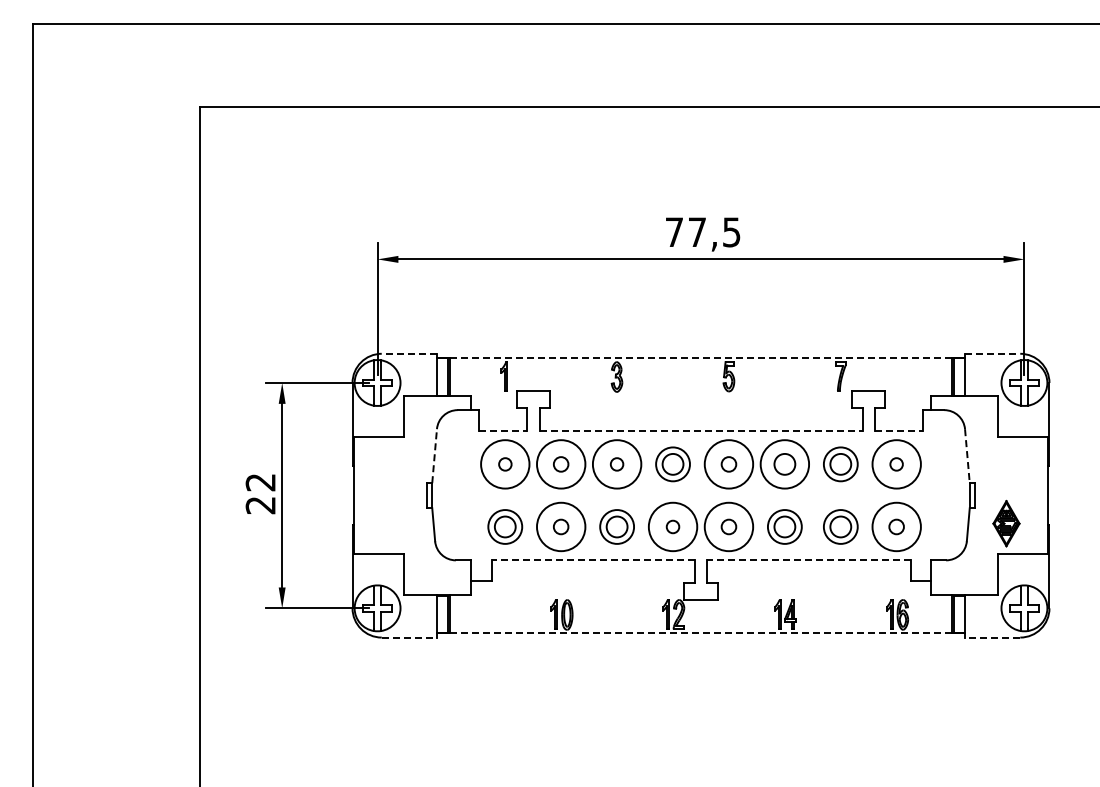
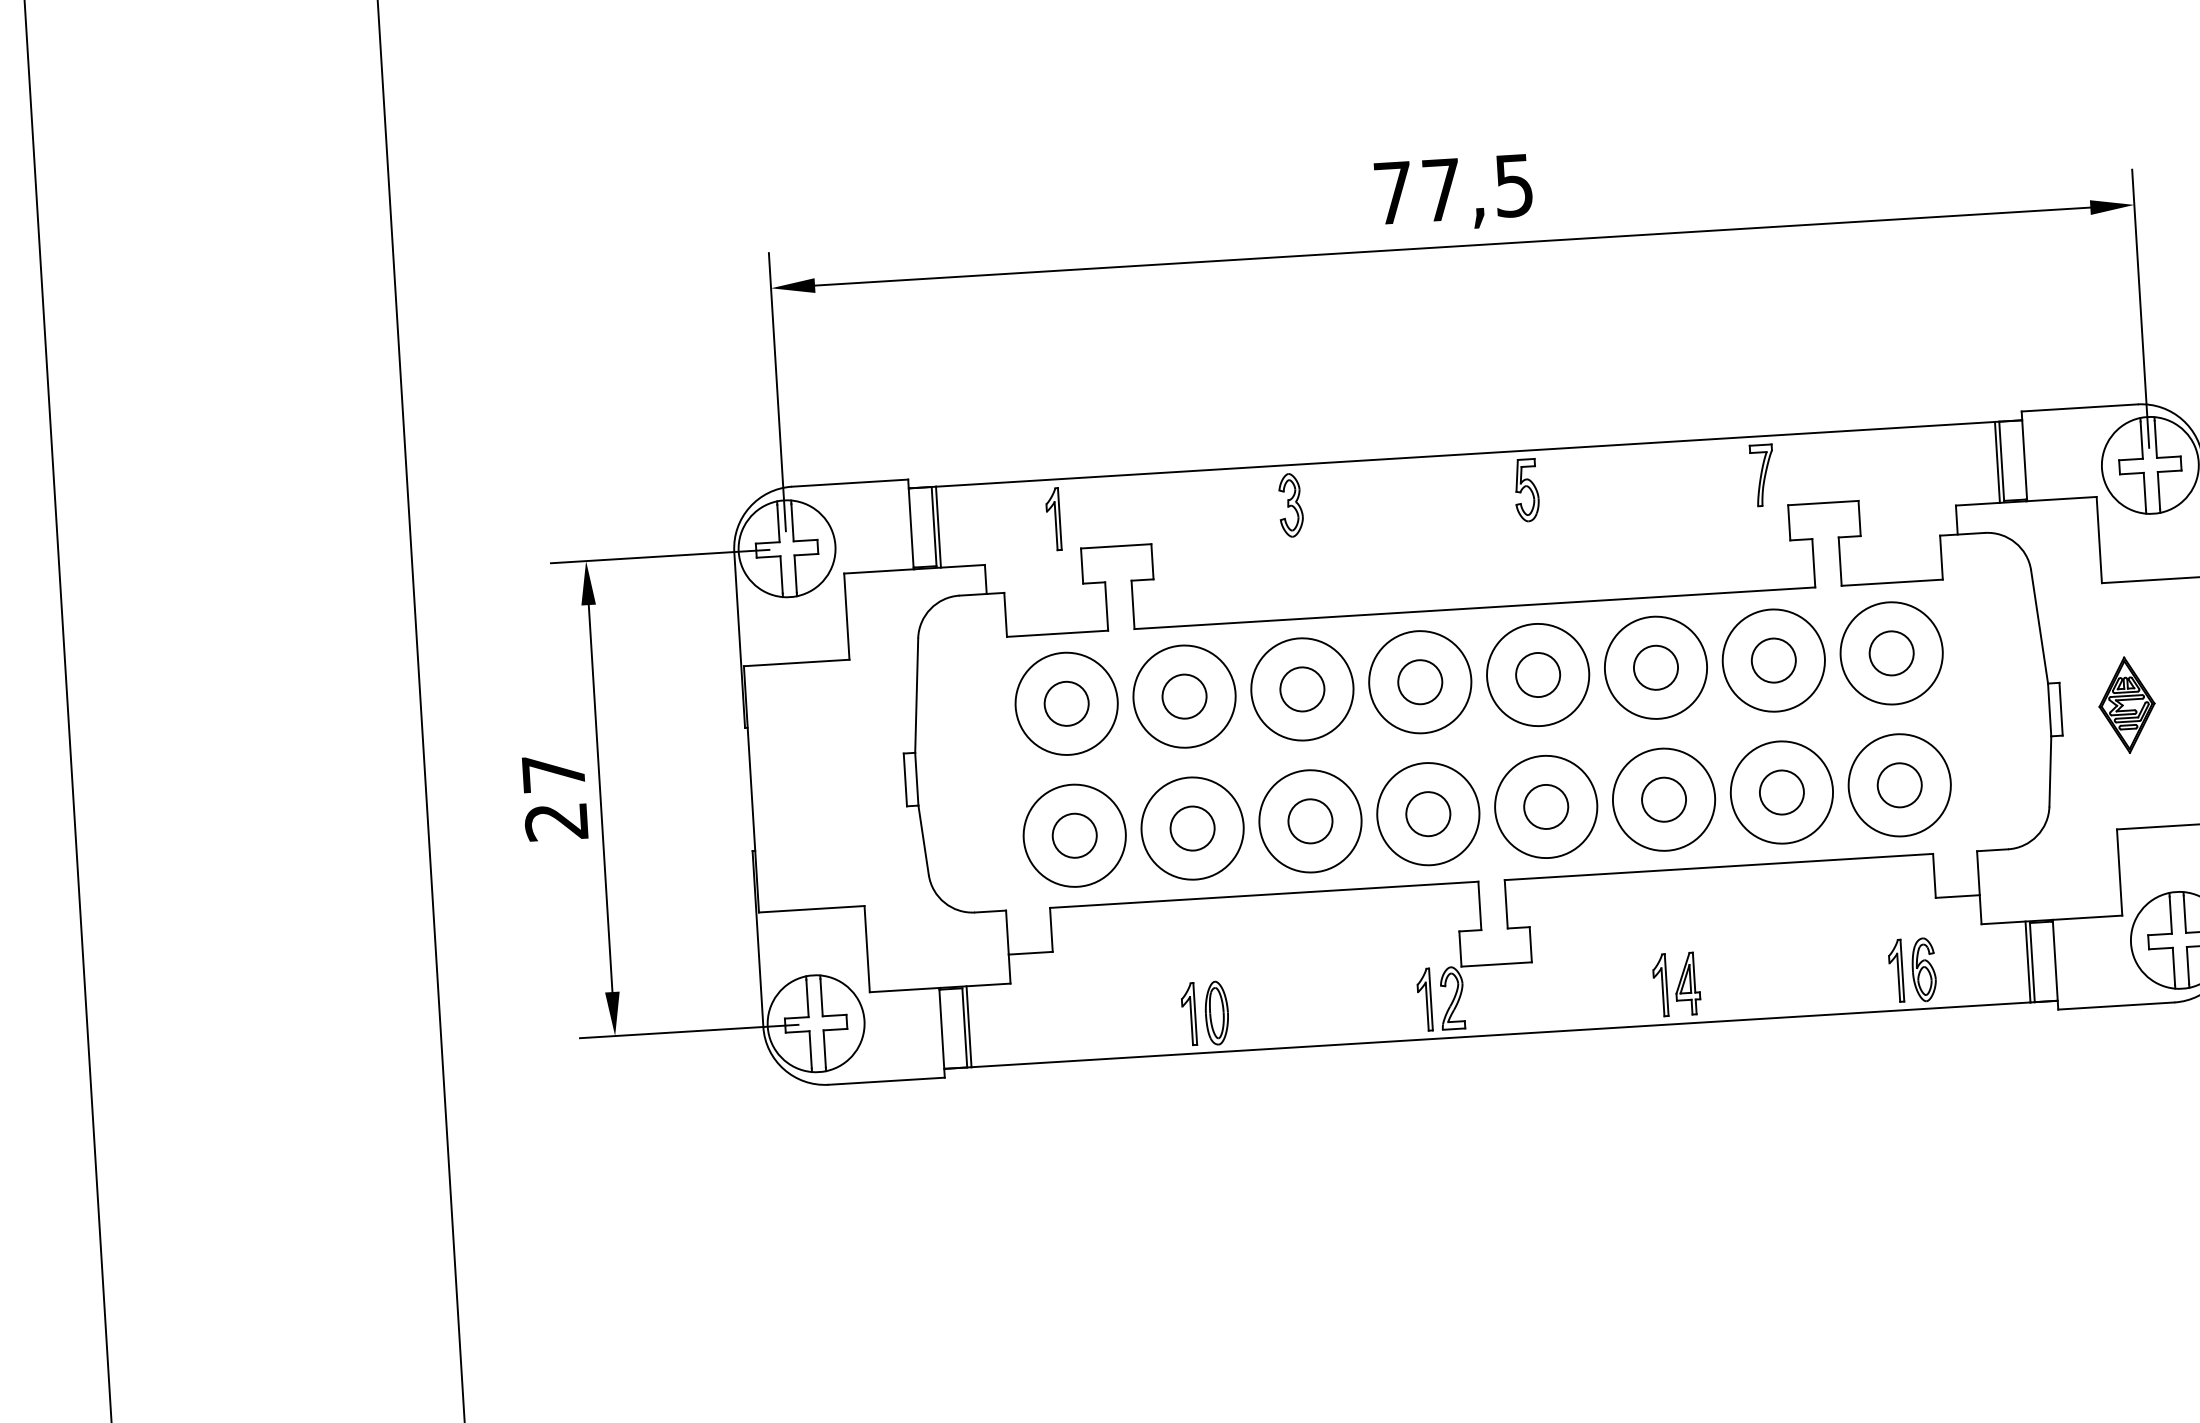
line: (409, 353) -> (850, 482), dashed -> solid
line: (992, 353) -> (2079, 407), dashed -> solid
line: (701, 357) -> (1466, 453), dashed -> solid
line: (502, 431) -> (1056, 634), dashed -> solid
line: (701, 431) -> (1476, 609), dashed -> solid
line: (899, 431) -> (1893, 583), dashed -> solid
line: (434, 455) -> (916, 694), dashed -> solid
line: (967, 456) -> (2039, 627), dashed -> solid
circle: (505, 464) -> (1067, 704), size x1.67
circle: (560, 464) -> (1183, 696), size x1.43
circle: (616, 464) -> (1301, 689), size x1.67
circle: (672, 464) -> (1419, 682), size x1.43
circle: (728, 464) -> (1537, 675), size x1.43
circle: (840, 464) -> (1773, 660), size x1.43
circle: (896, 464) -> (1891, 653), size x1.67
text: (260, 482) -> (553, 773), 22 -> 27
part: (1006, 523) -> (2127, 704), moved
circle: (505, 526) -> (1075, 834), size x1.43
circle: (560, 526) -> (1191, 827), size x1.43
circle: (616, 526) -> (1309, 820), size x1.43
circle: (672, 526) -> (1427, 813), size x1.67
circle: (728, 526) -> (1545, 805), size x1.43
circle: (784, 526) -> (1663, 798), size x1.43
circle: (840, 526) -> (1781, 791), size x1.43
circle: (896, 526) -> (1899, 784), size x1.43
line: (593, 560) -> (1265, 895), dashed -> solid
line: (808, 560) -> (1718, 867), dashed -> solid
line: (700, 633) -> (1499, 1035), dashed -> solid
line: (409, 637) -> (887, 1081), dashed -> solid
line: (992, 637) -> (2115, 1005), dashed -> solid

